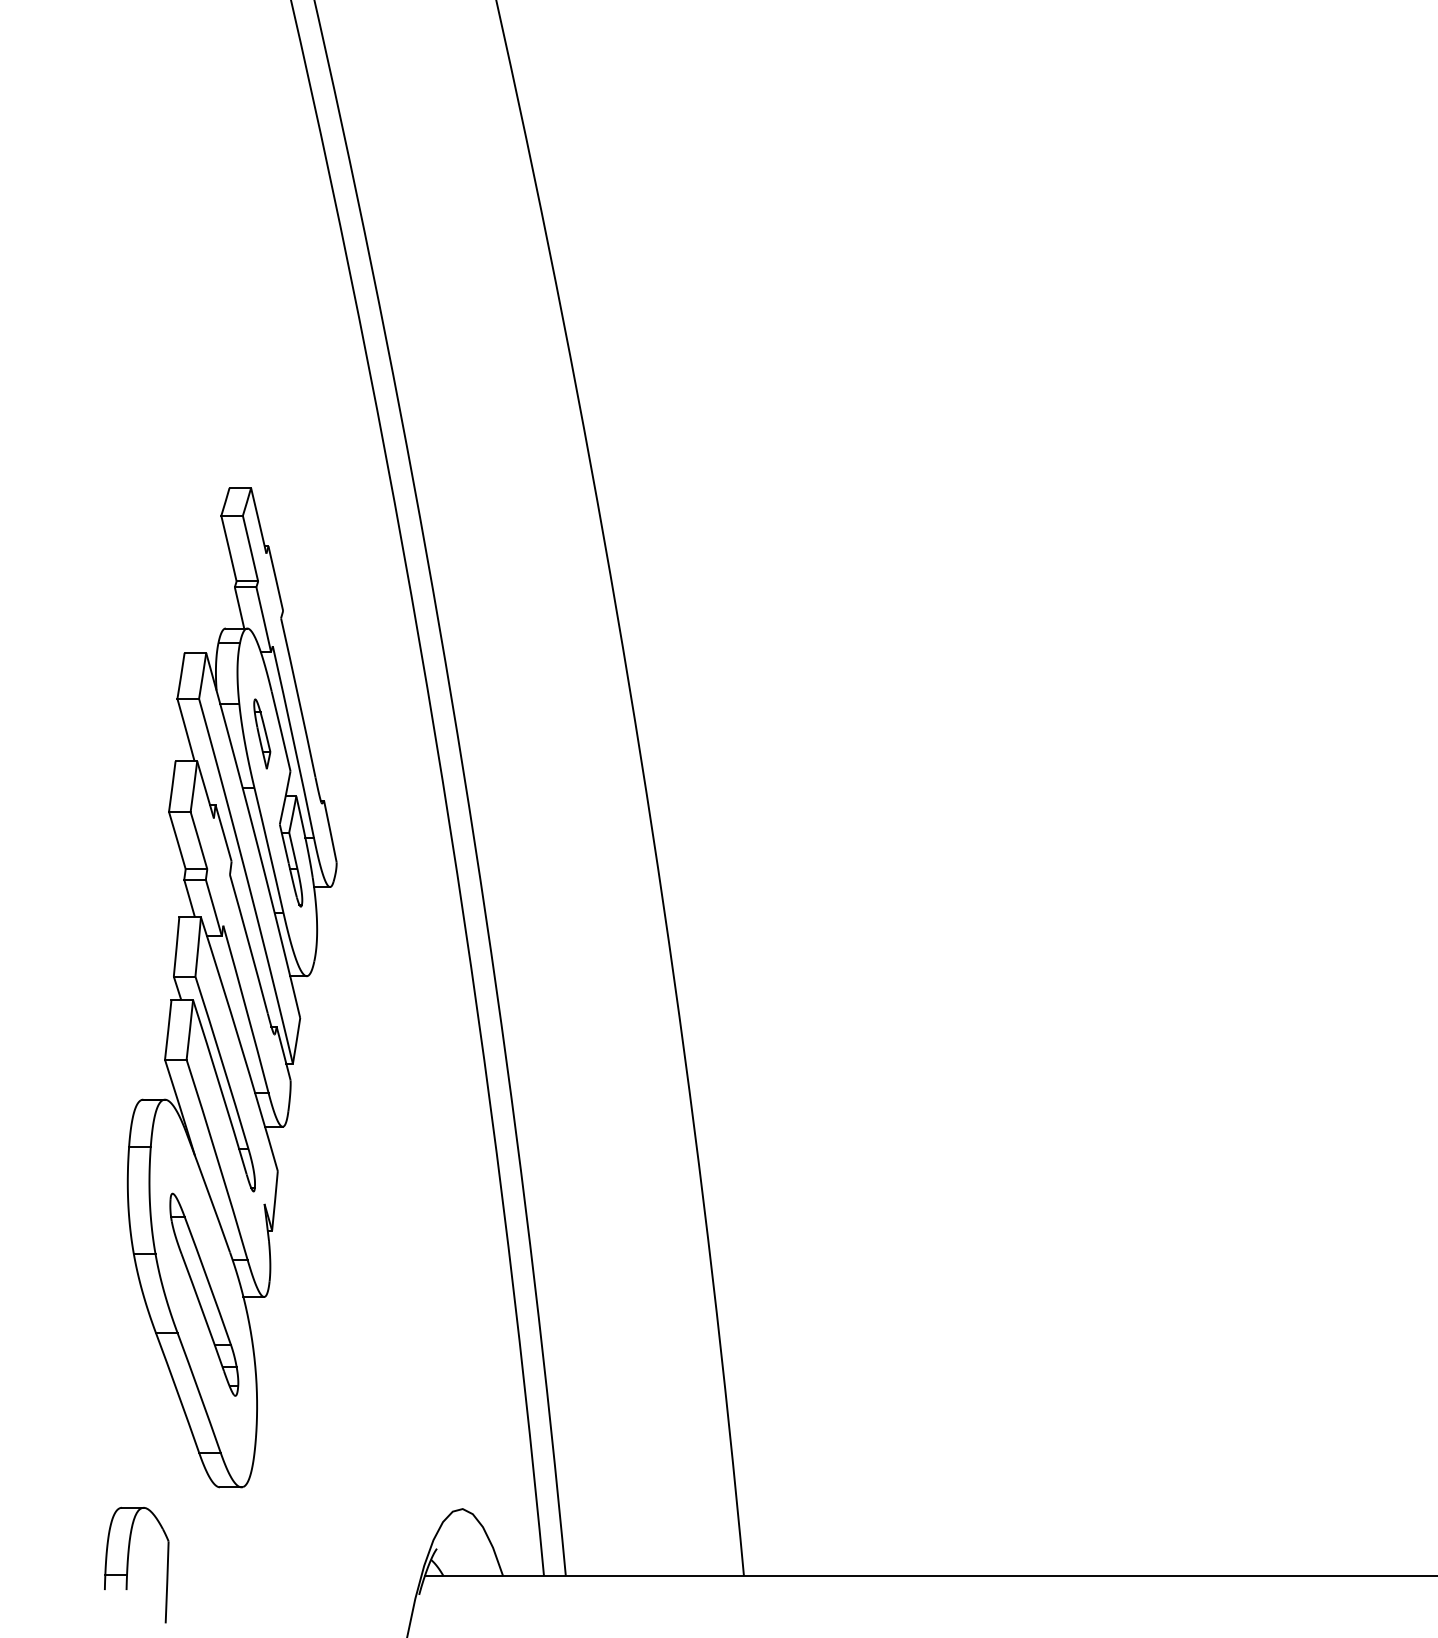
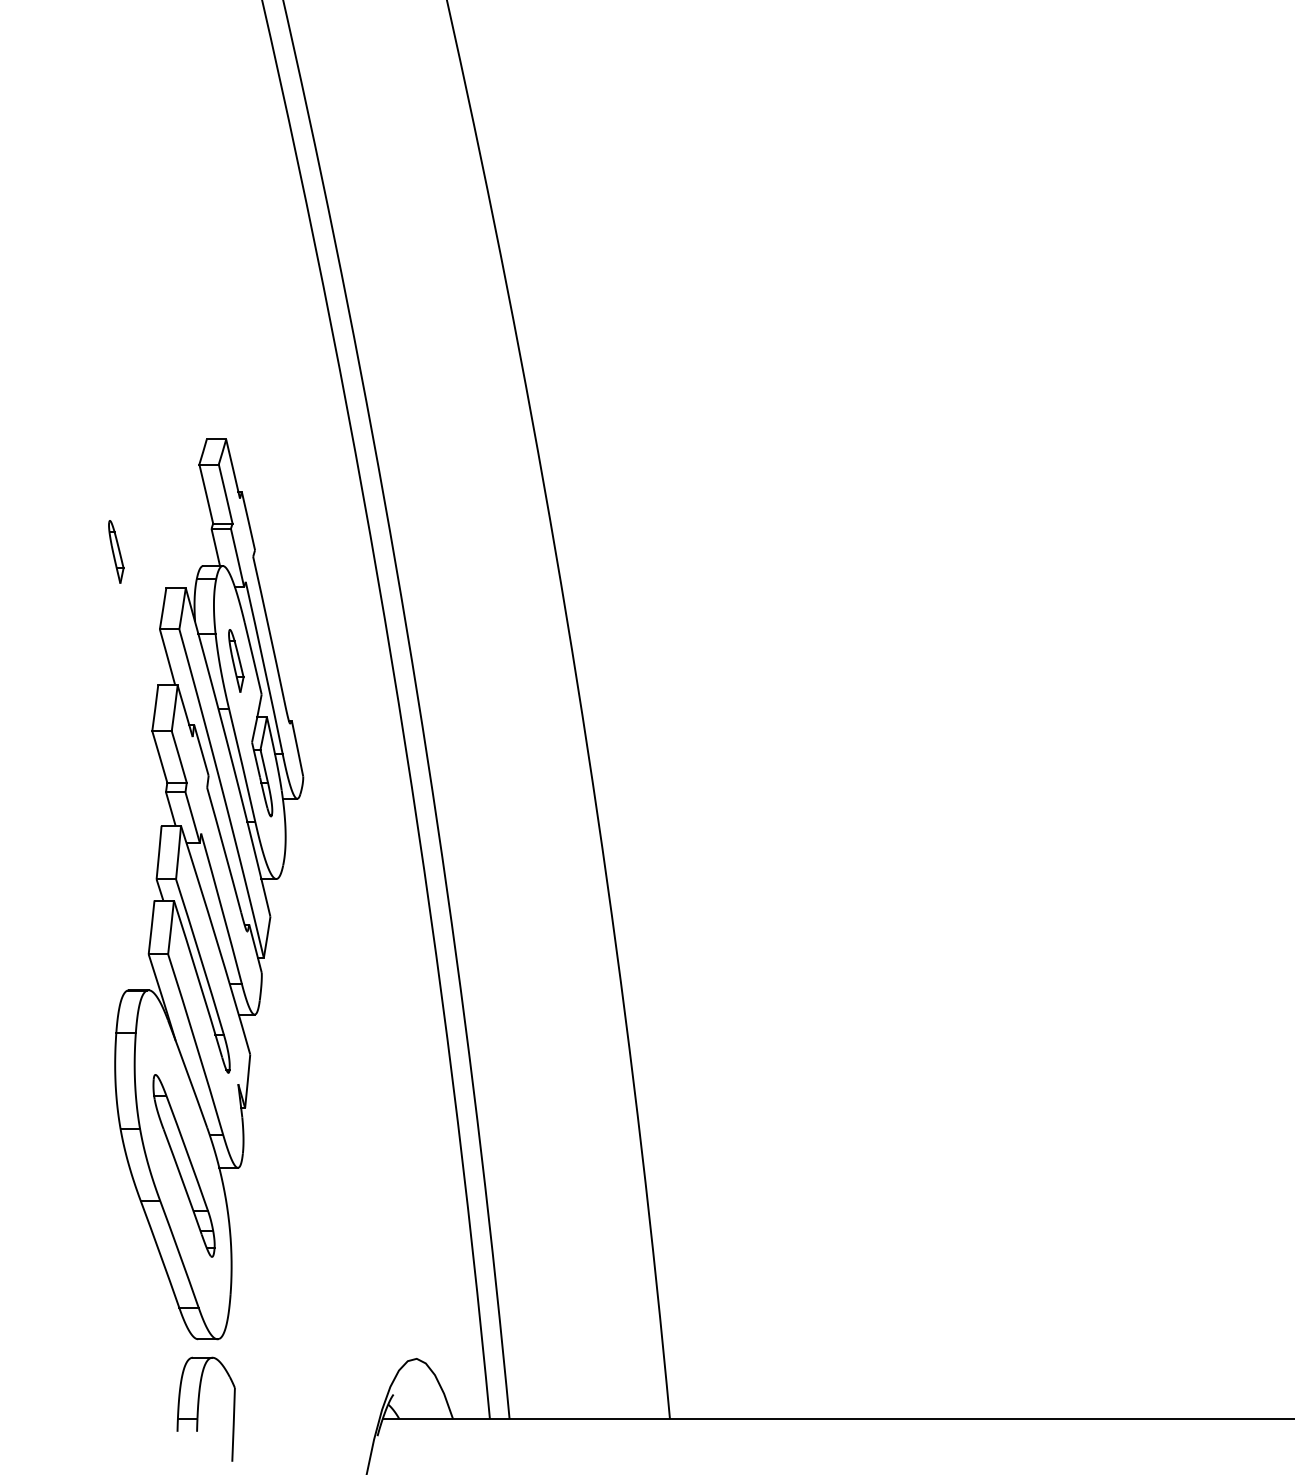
part: (129, 612) -> (116, 551), added
part: (129, 1560) -> (199, 1405), moved

